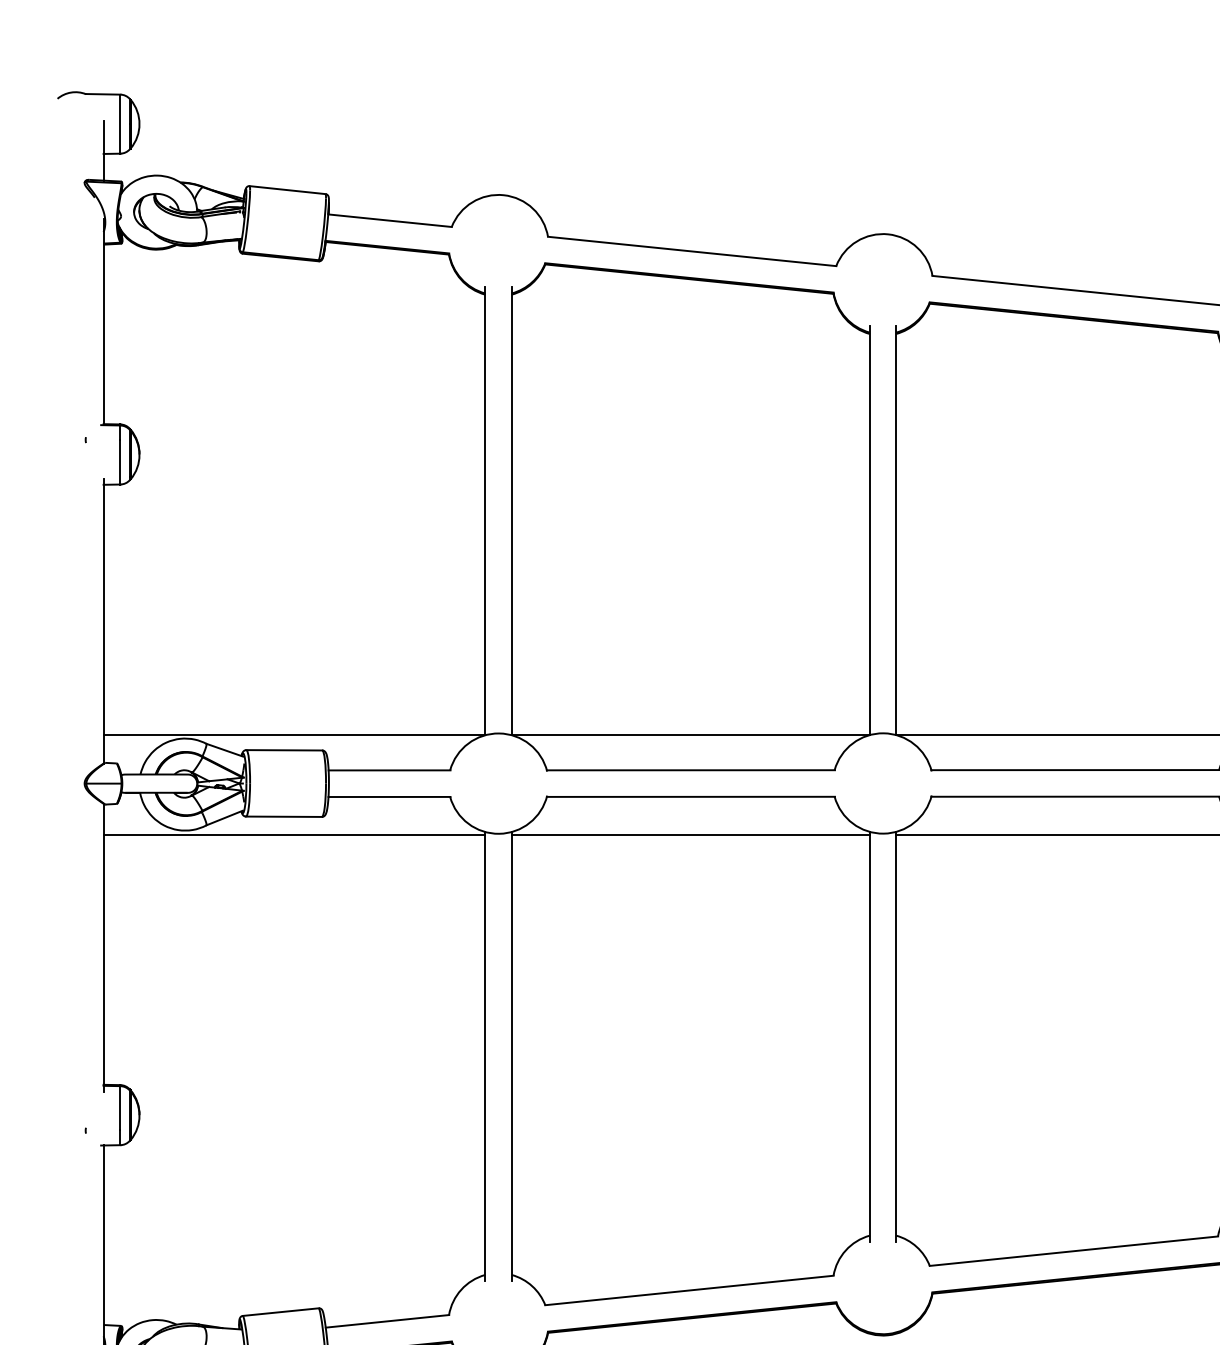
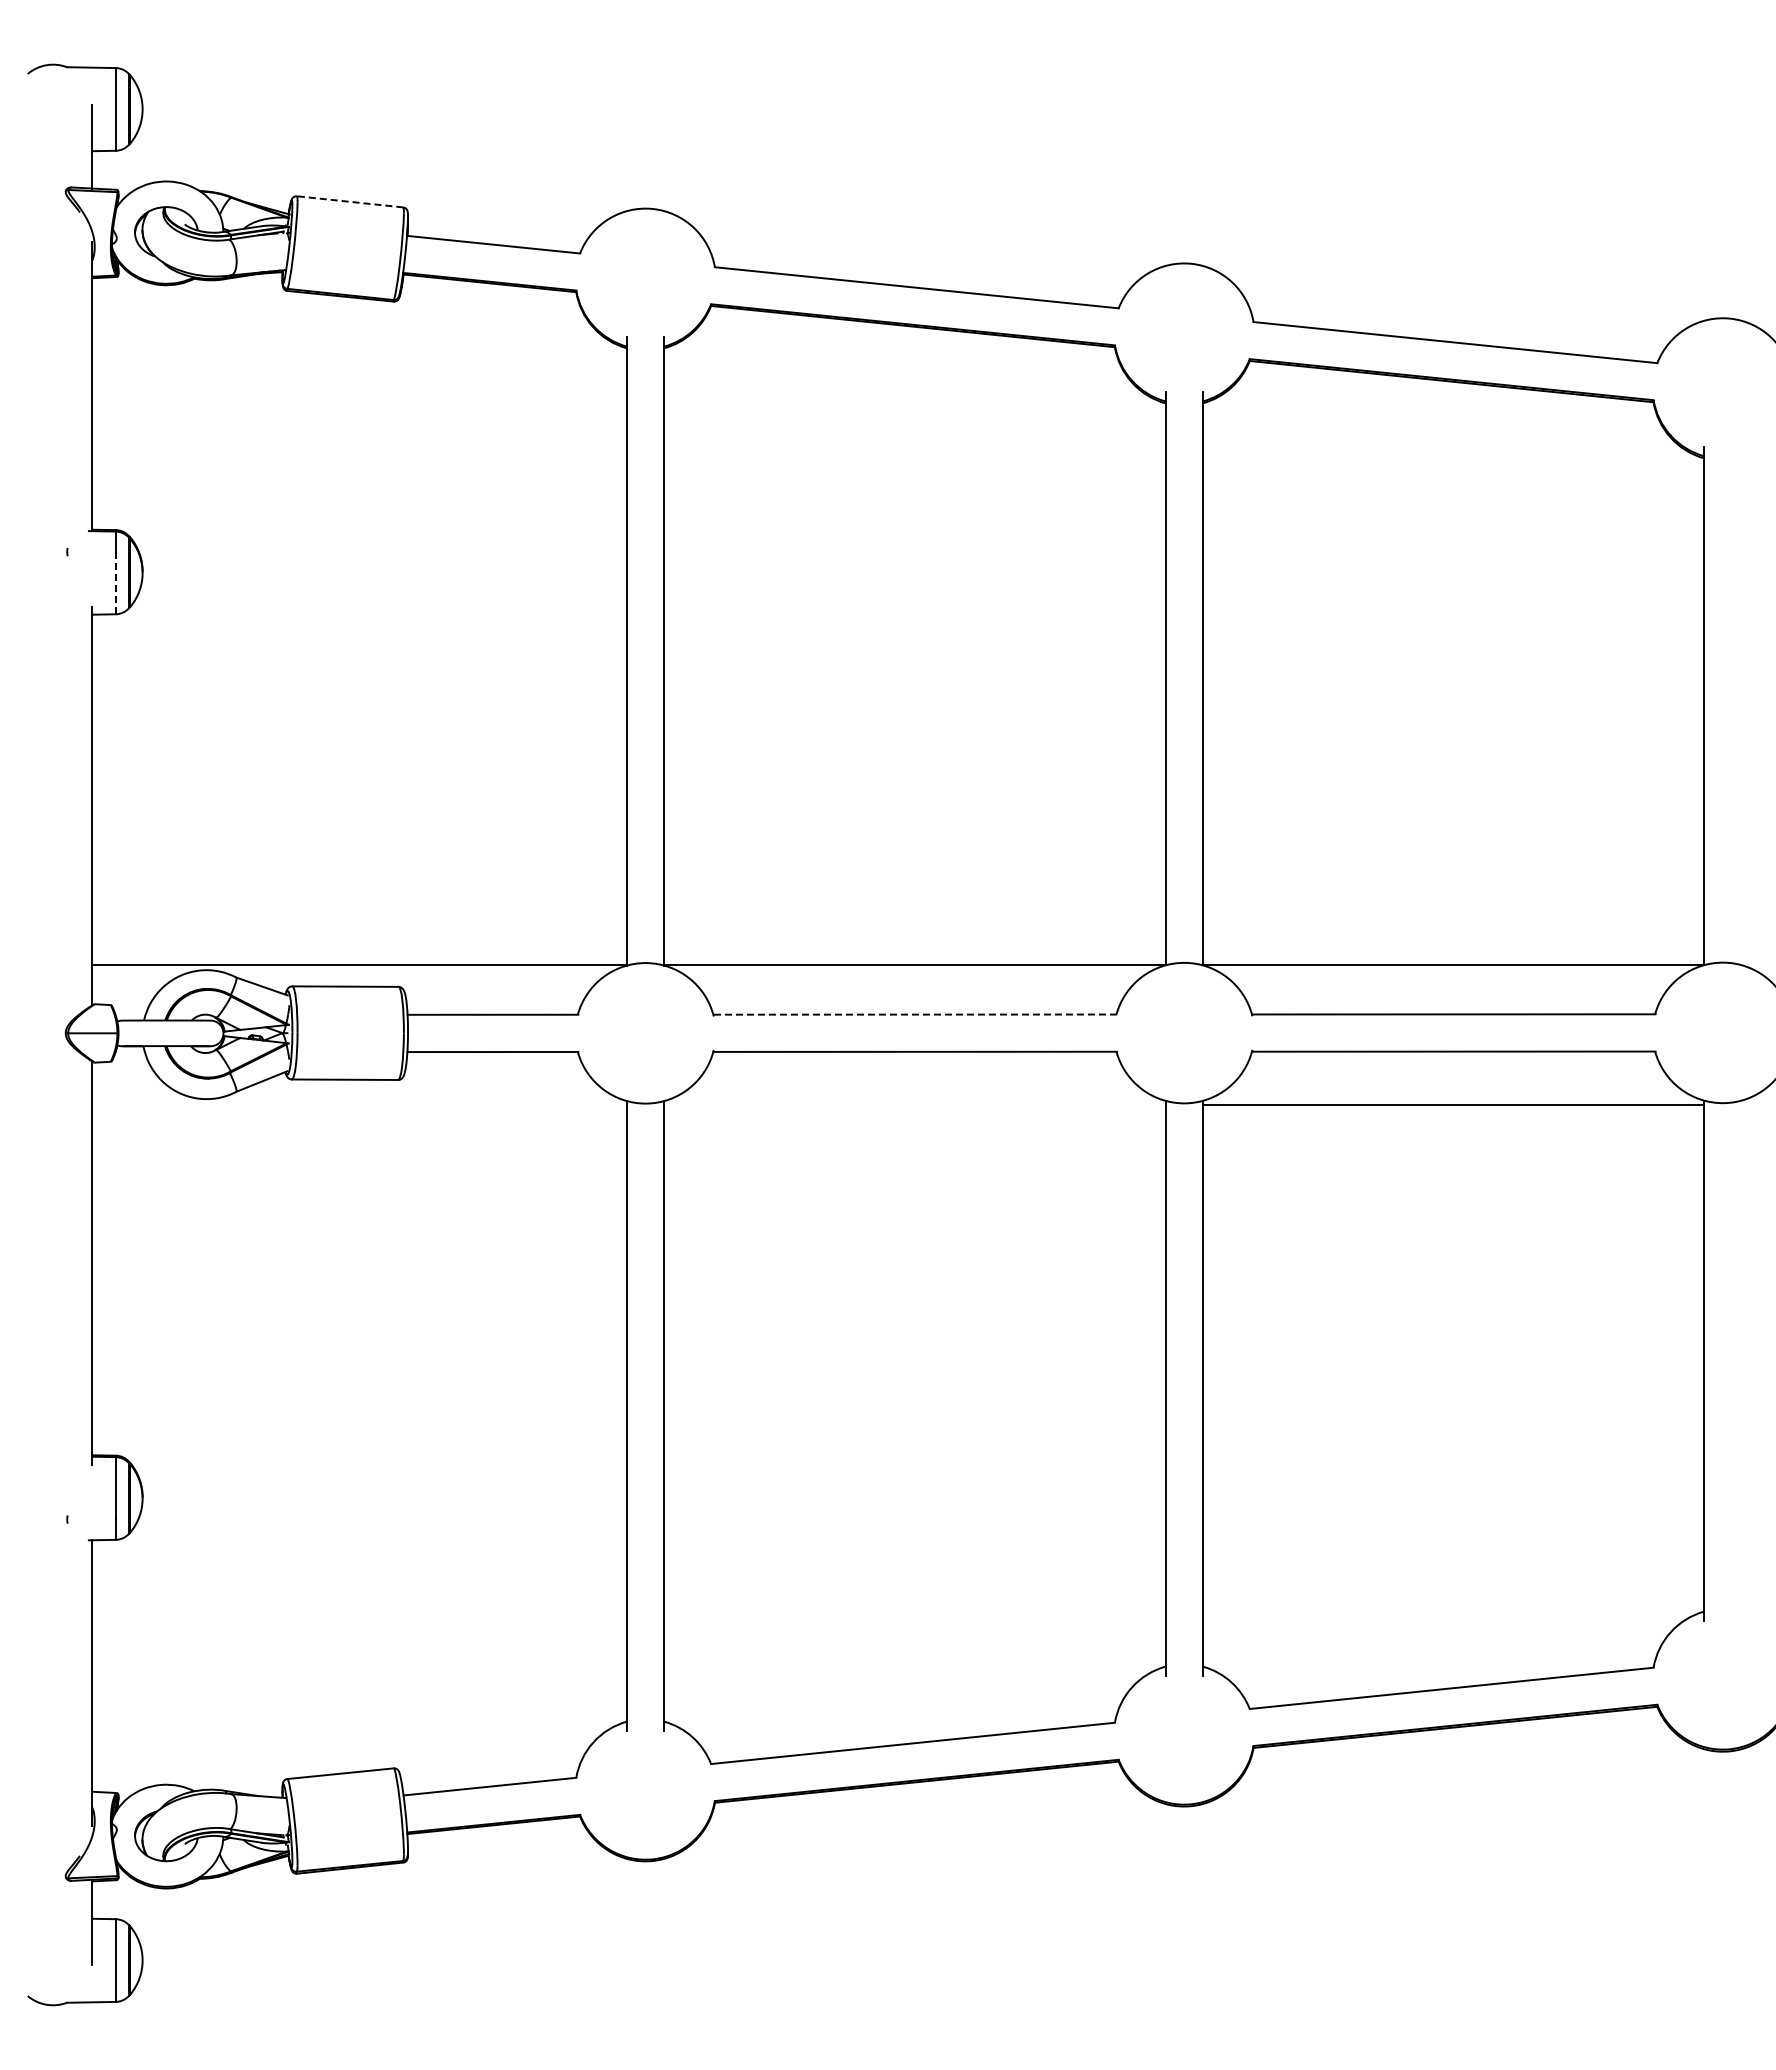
line: (287, 189) -> (349, 201), solid -> dashed
line: (120, 462) -> (115, 583), solid -> dashed
line: (691, 770) -> (915, 1014), solid -> dashed
line: (294, 835) -> (359, 1105), removed
line: (690, 835) -> (914, 1105), removed

